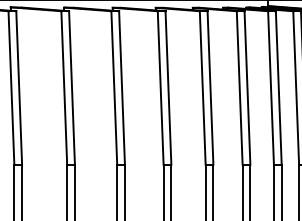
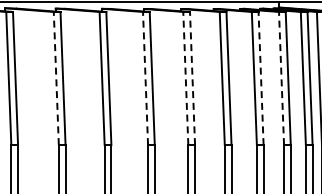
line: (11, 87) -> (56, 78), solid -> dashed
line: (114, 87) -> (145, 78), solid -> dashed
line: (160, 87) -> (185, 78), solid -> dashed
line: (168, 87) -> (192, 78), solid -> dashed
line: (247, 87) -> (261, 78), solid -> dashed
line: (270, 87) -> (281, 78), solid -> dashed

